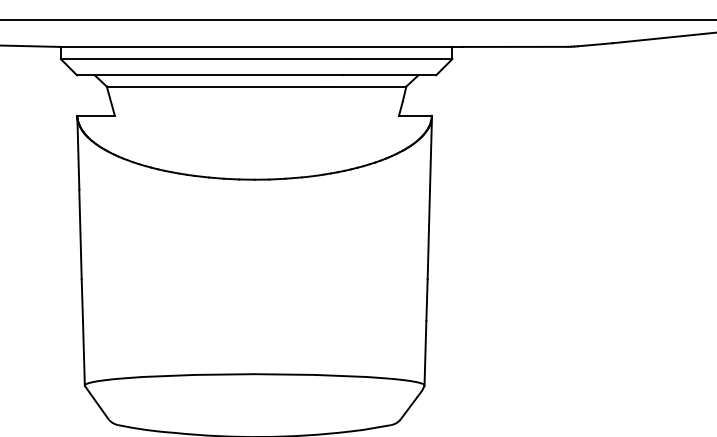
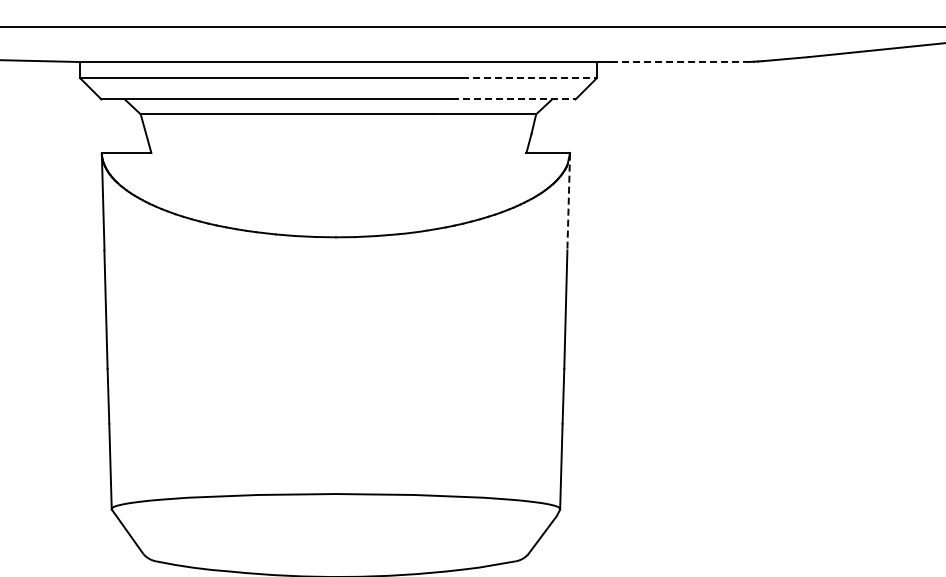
line: (515, 46) -> (680, 61), solid -> dashed
line: (402, 59) -> (530, 78), solid -> dashed
line: (389, 75) -> (513, 99), solid -> dashed
line: (430, 153) -> (568, 202), solid -> dashed

